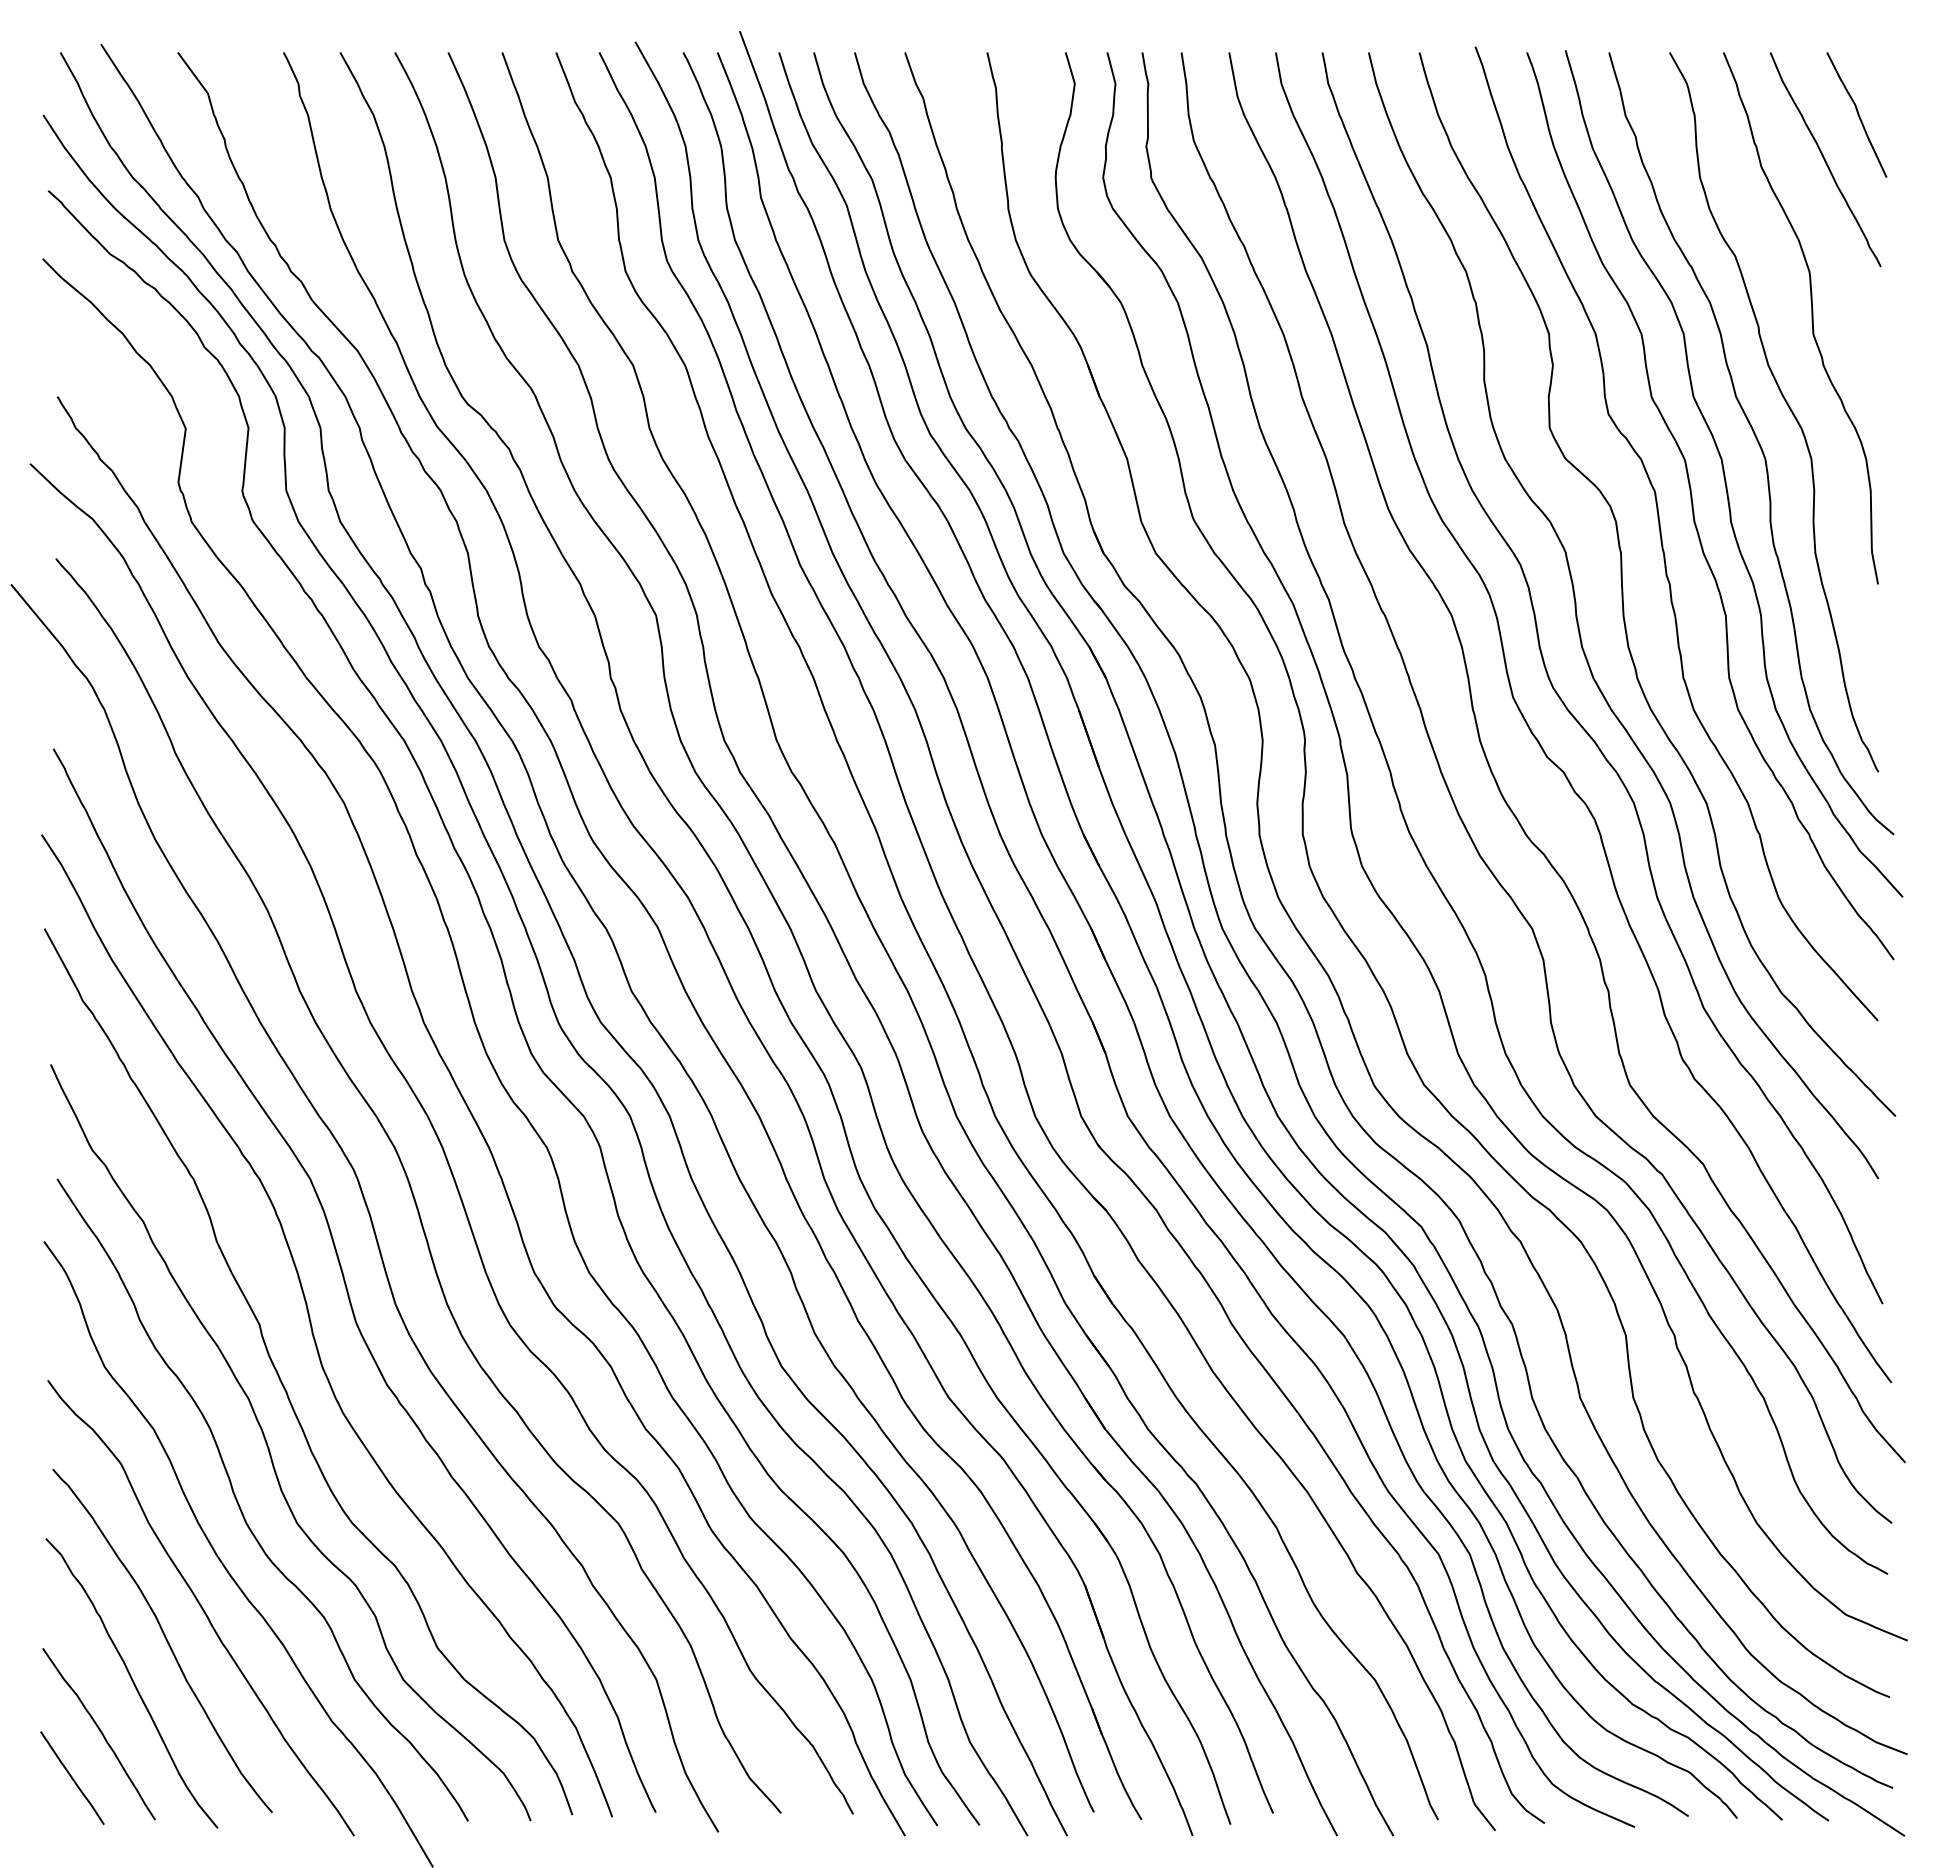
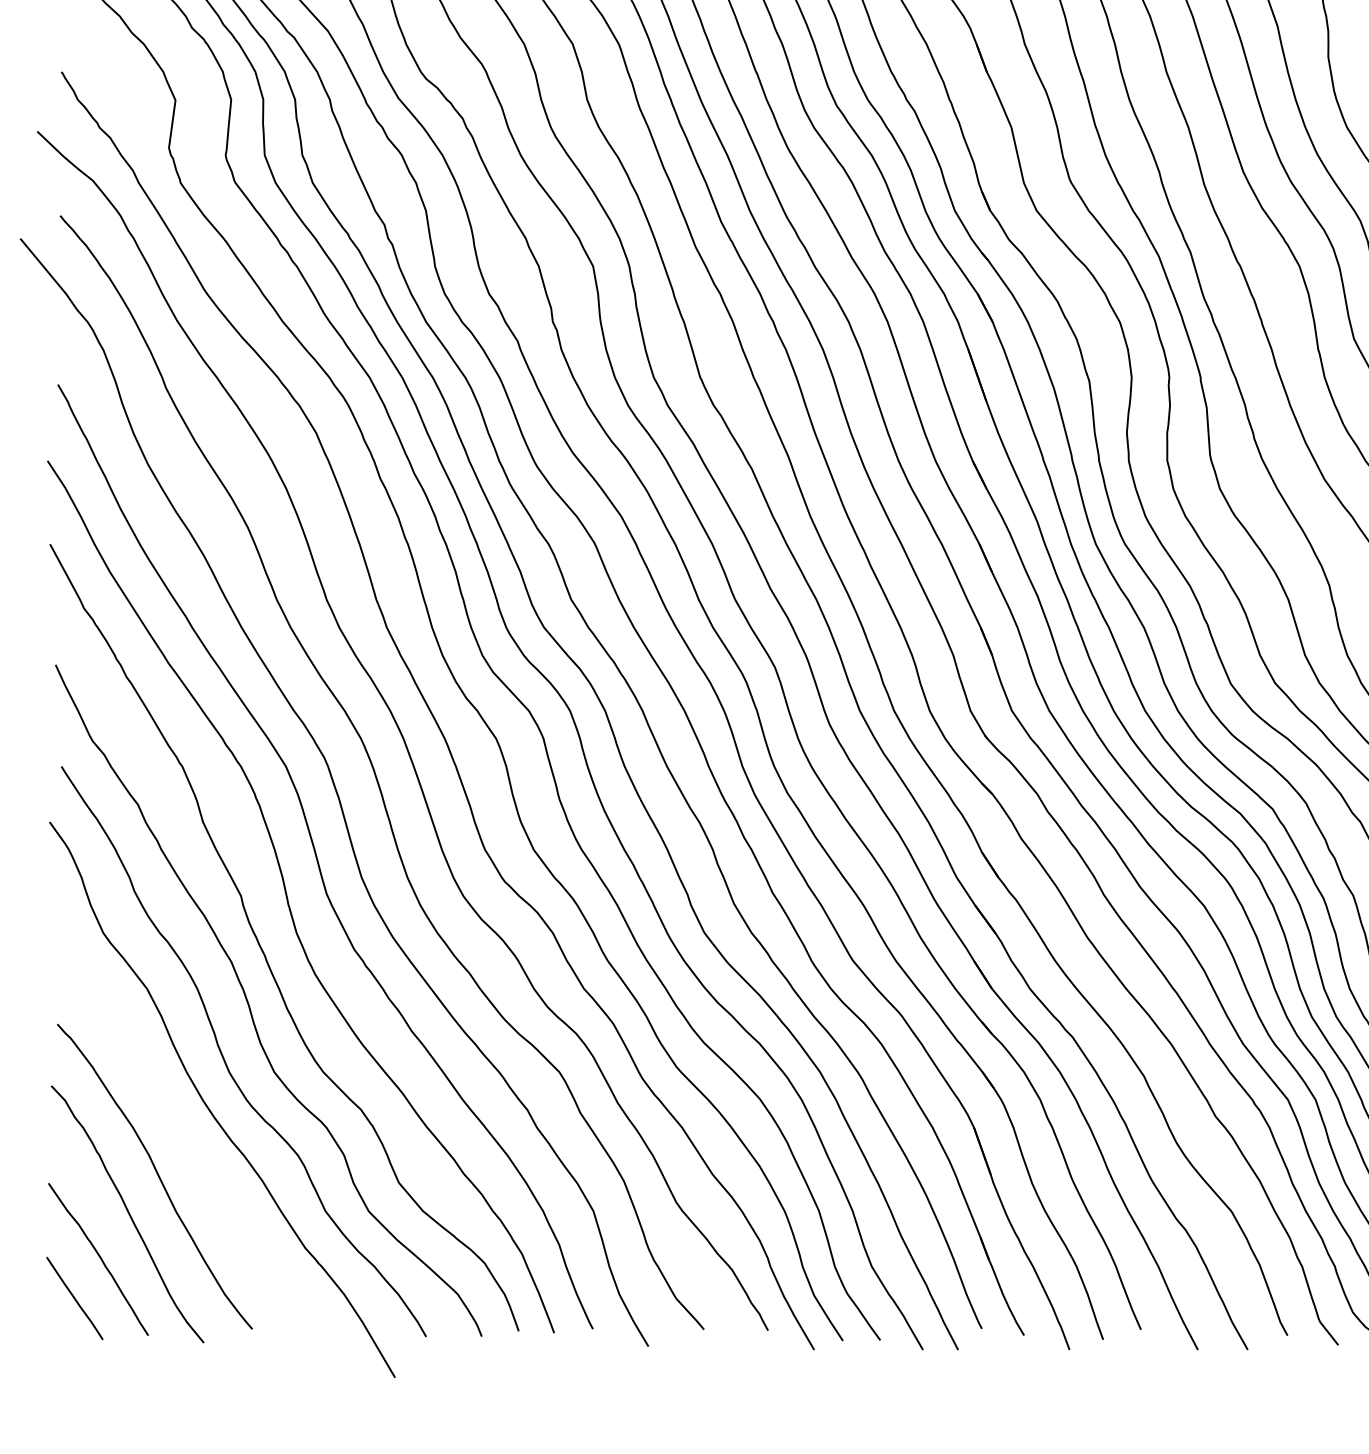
curve: (200, 1607) -> (188, 1146), removed

